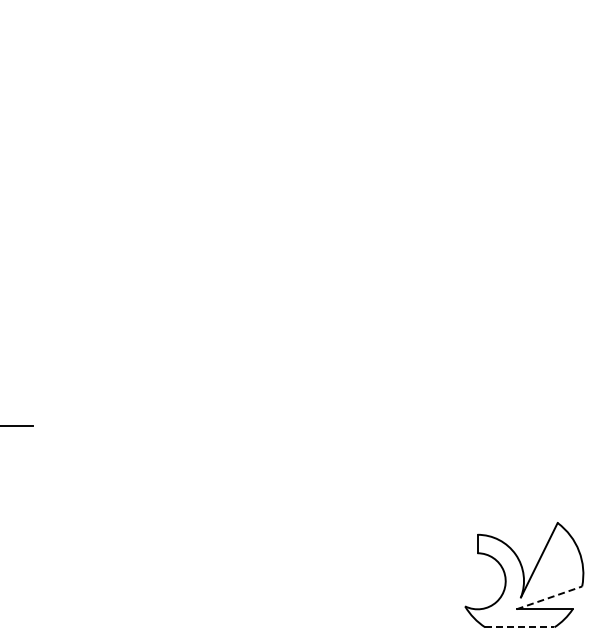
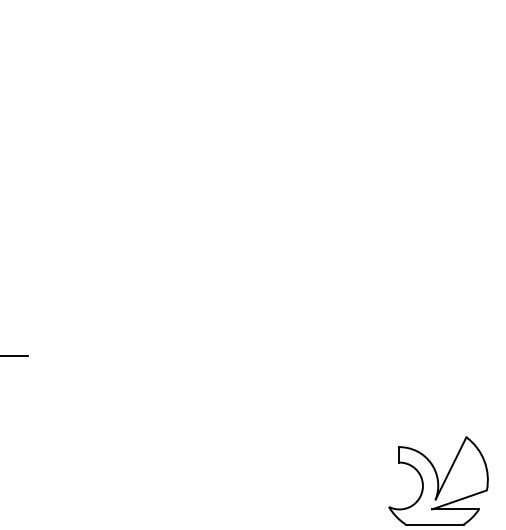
line: (549, 597) -> (459, 499), dashed -> solid
line: (519, 627) -> (434, 524), dashed -> solid

